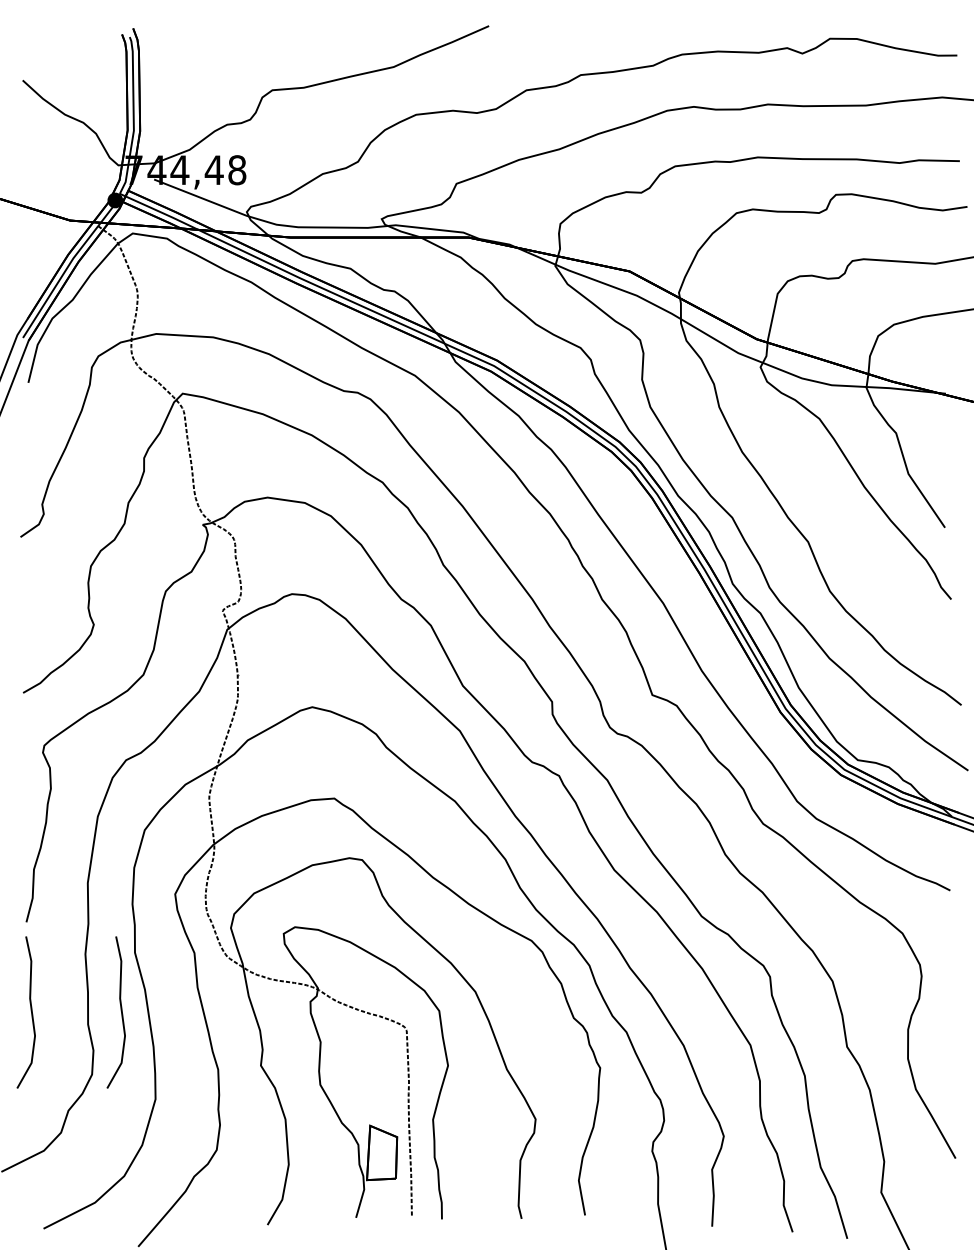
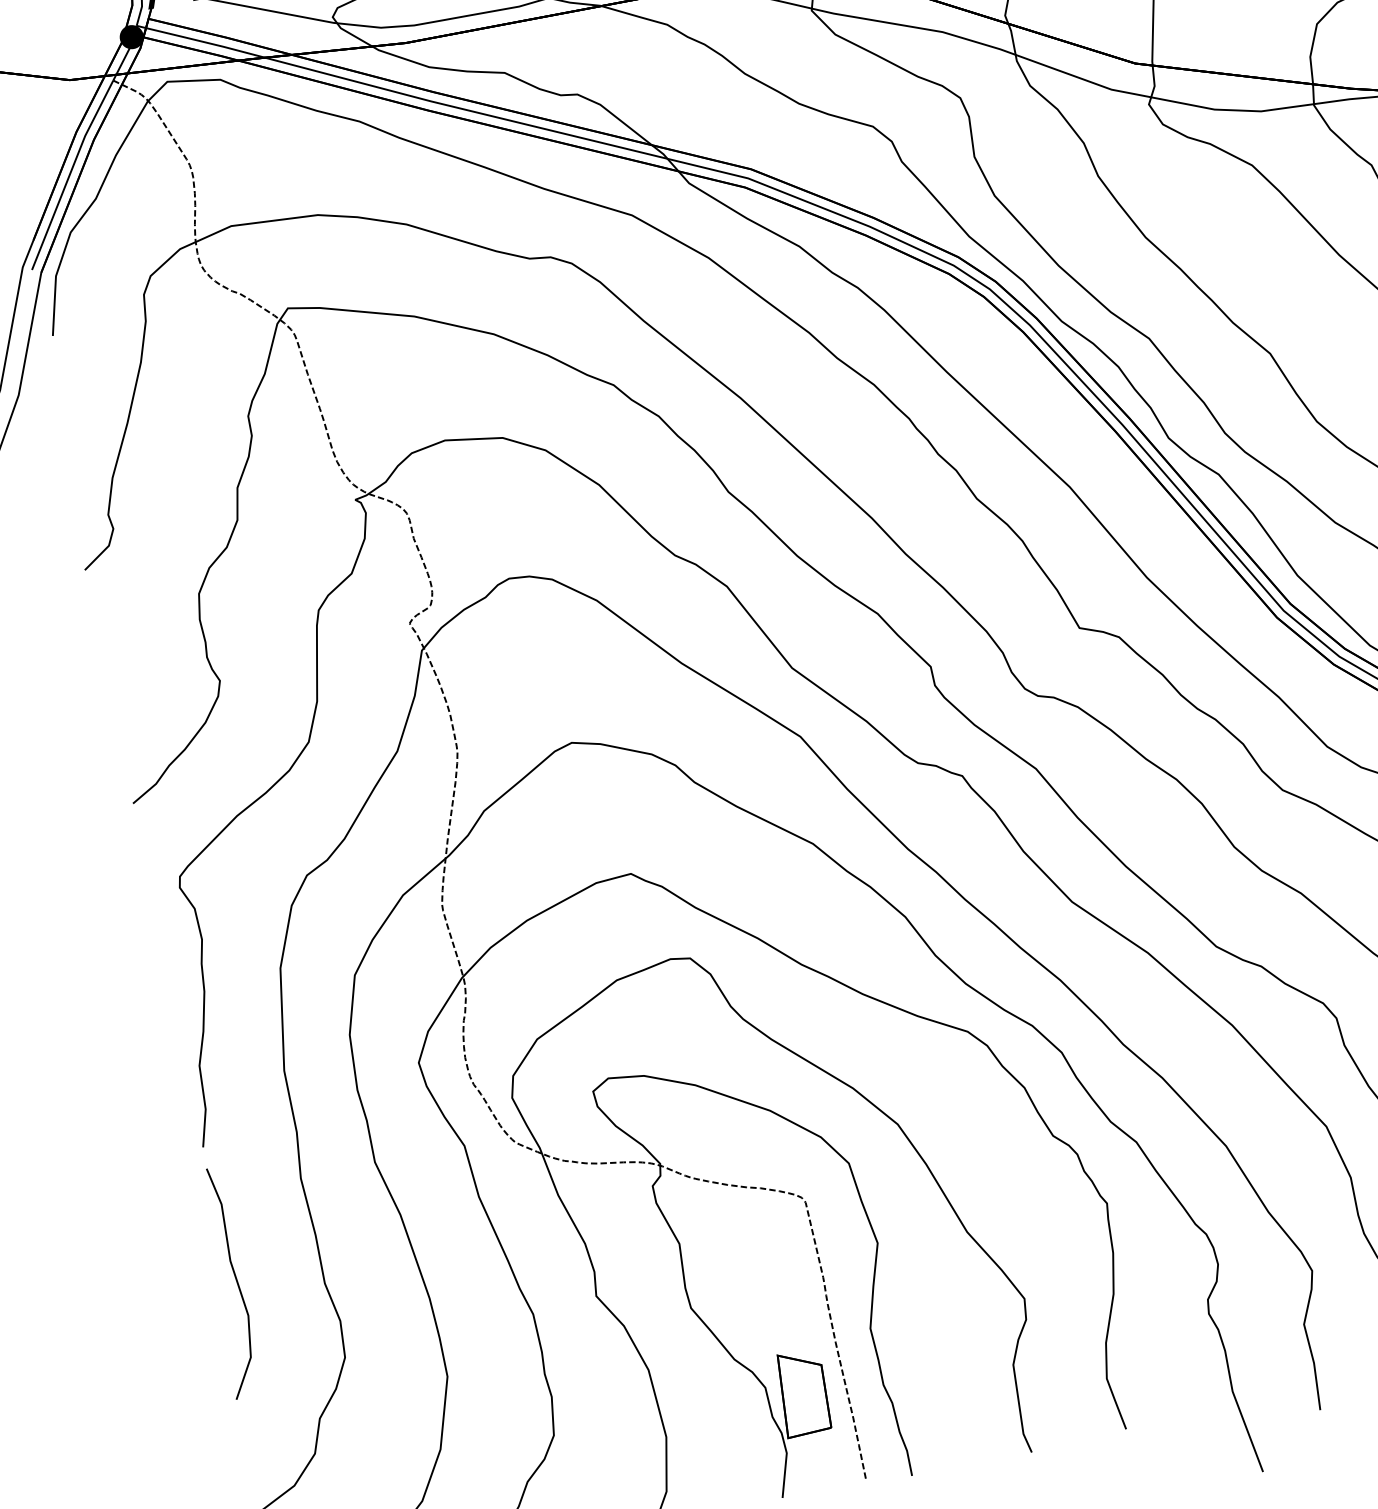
curve: (120, 1010) -> (369, 1253), removed

